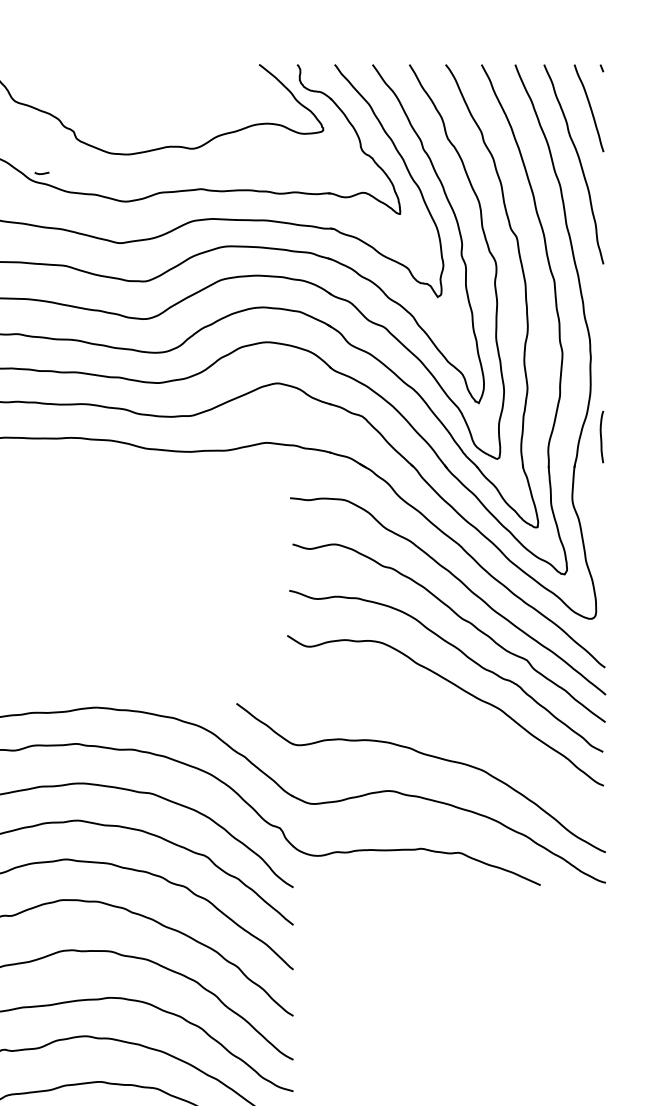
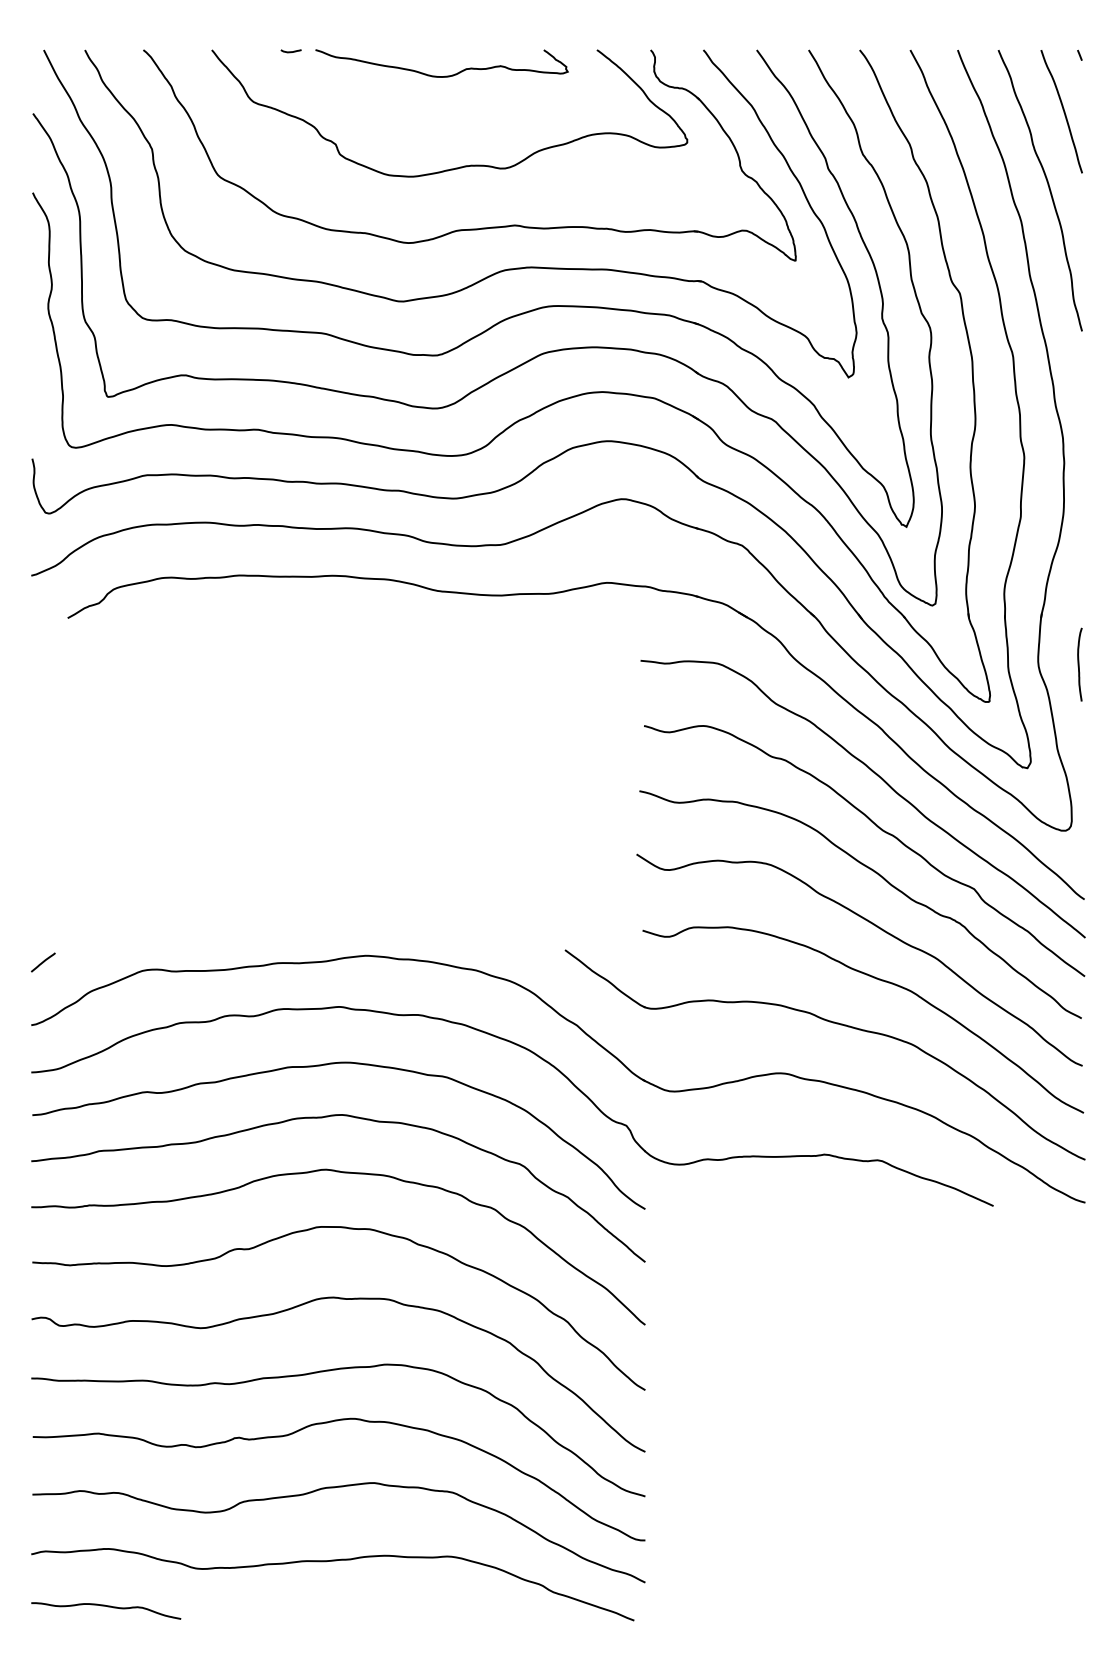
curve: (151, 82) -> (445, 75), added
curve: (41, 173) -> (290, 51), moved
curve: (601, 436) -> (1079, 664), moved
curve: (457, 724) -> (876, 979), added

